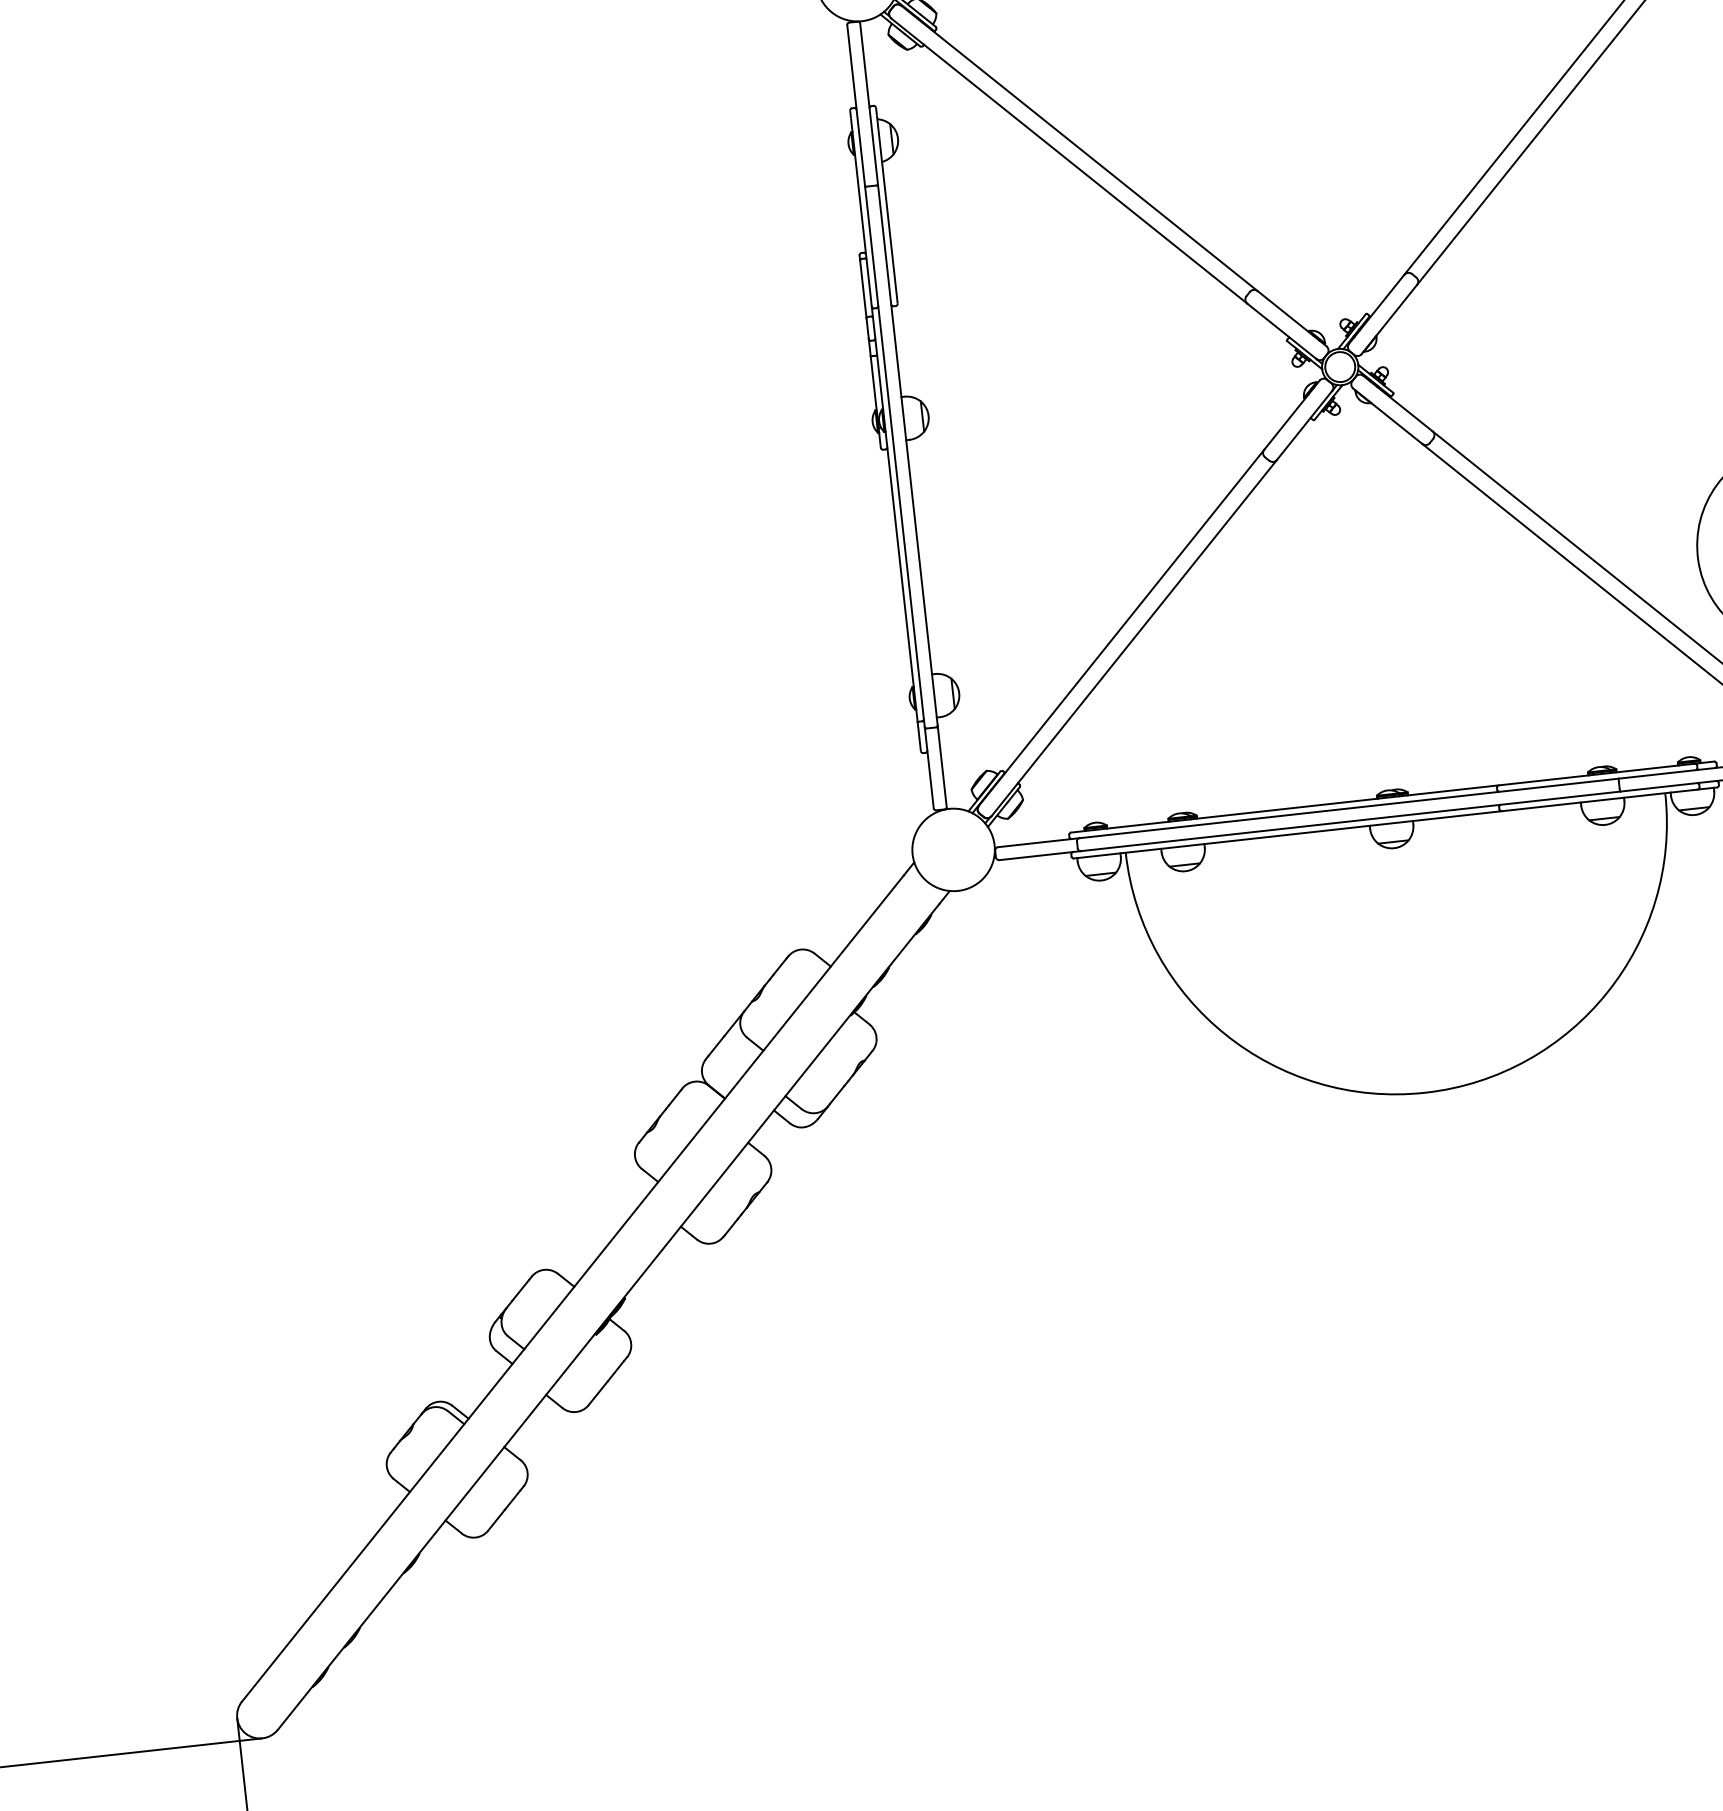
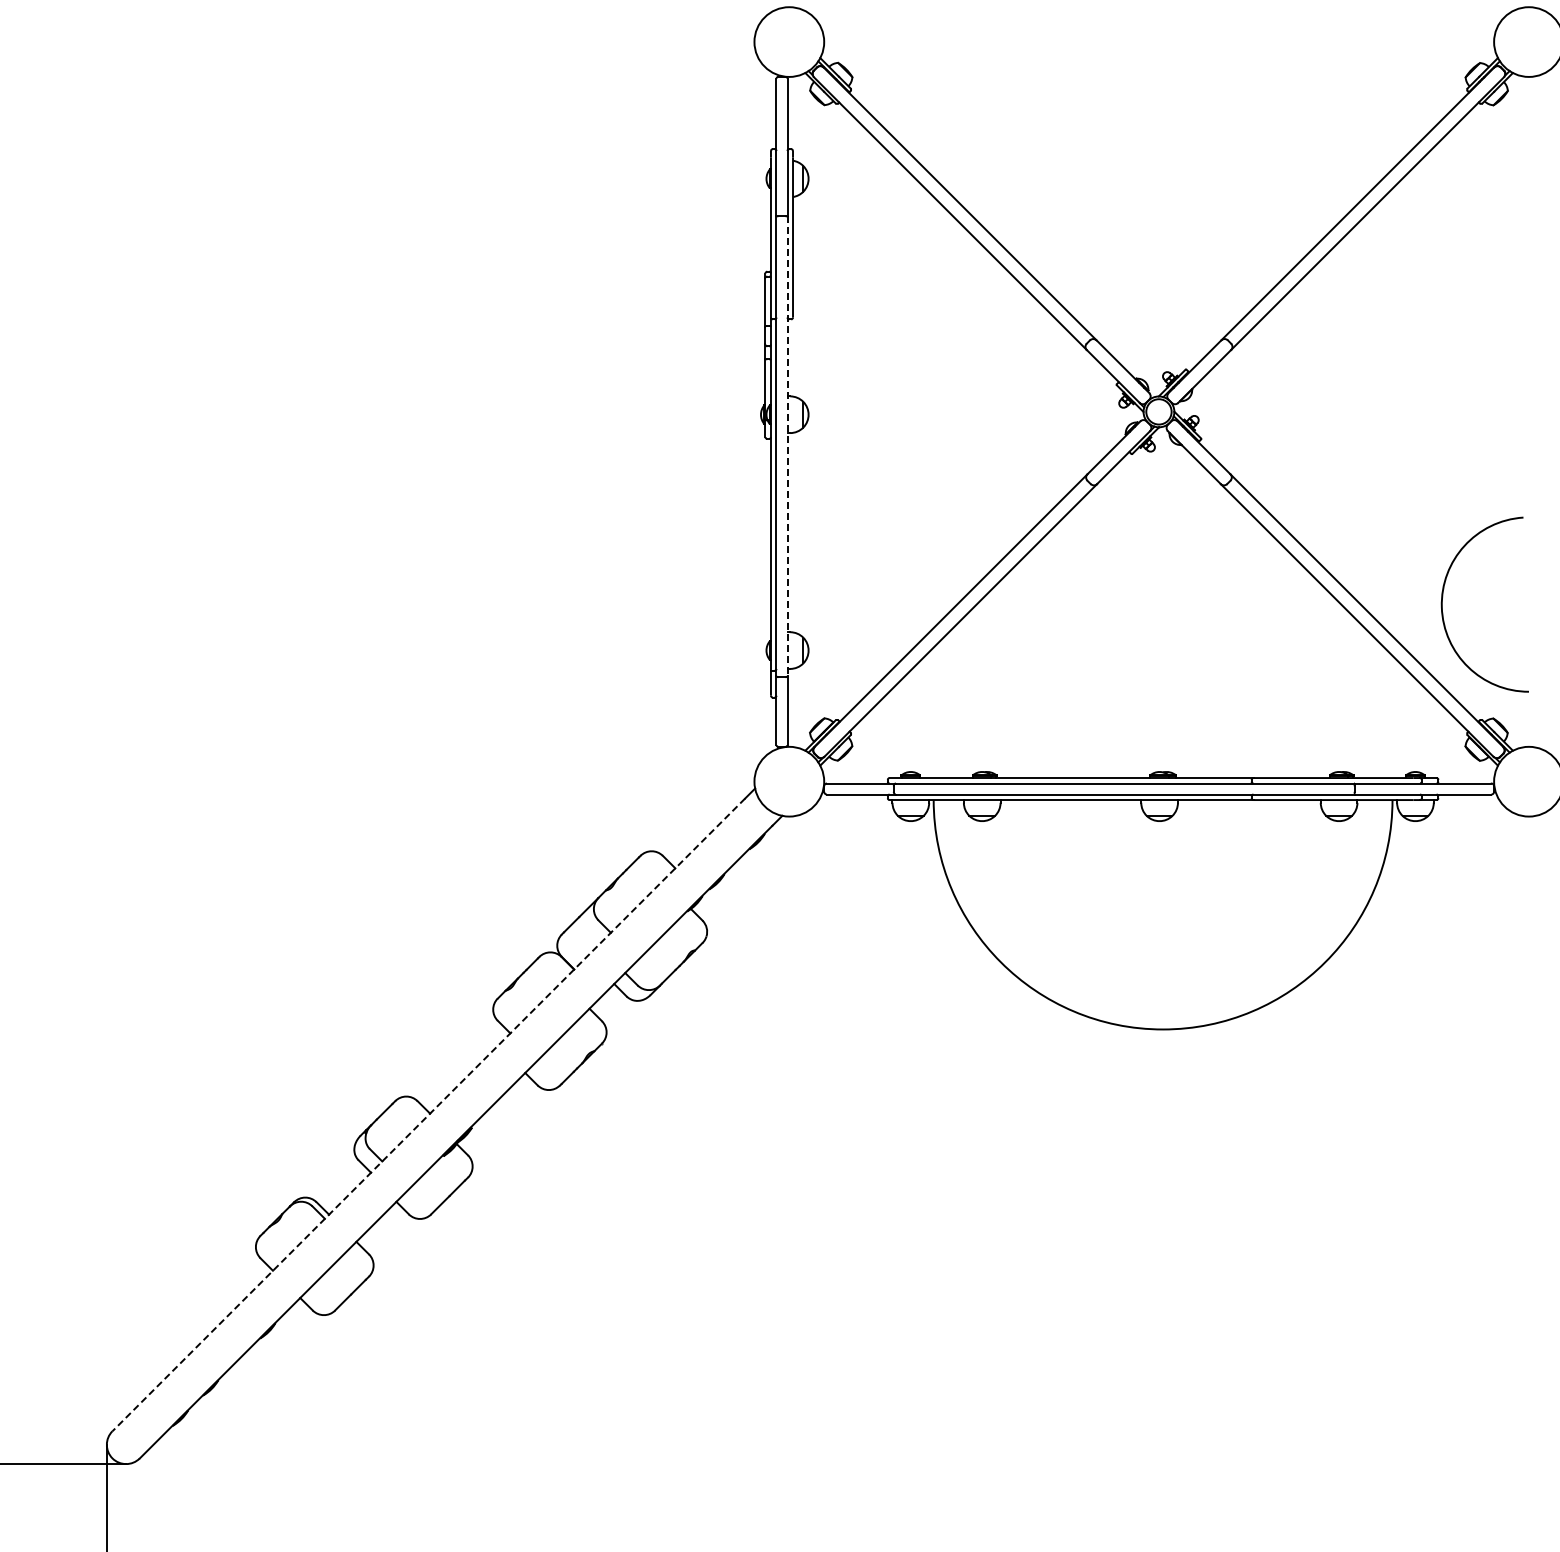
line: (907, 454) -> (787, 445), solid -> dashed
line: (572, 1289) -> (428, 1115), solid -> dashed

